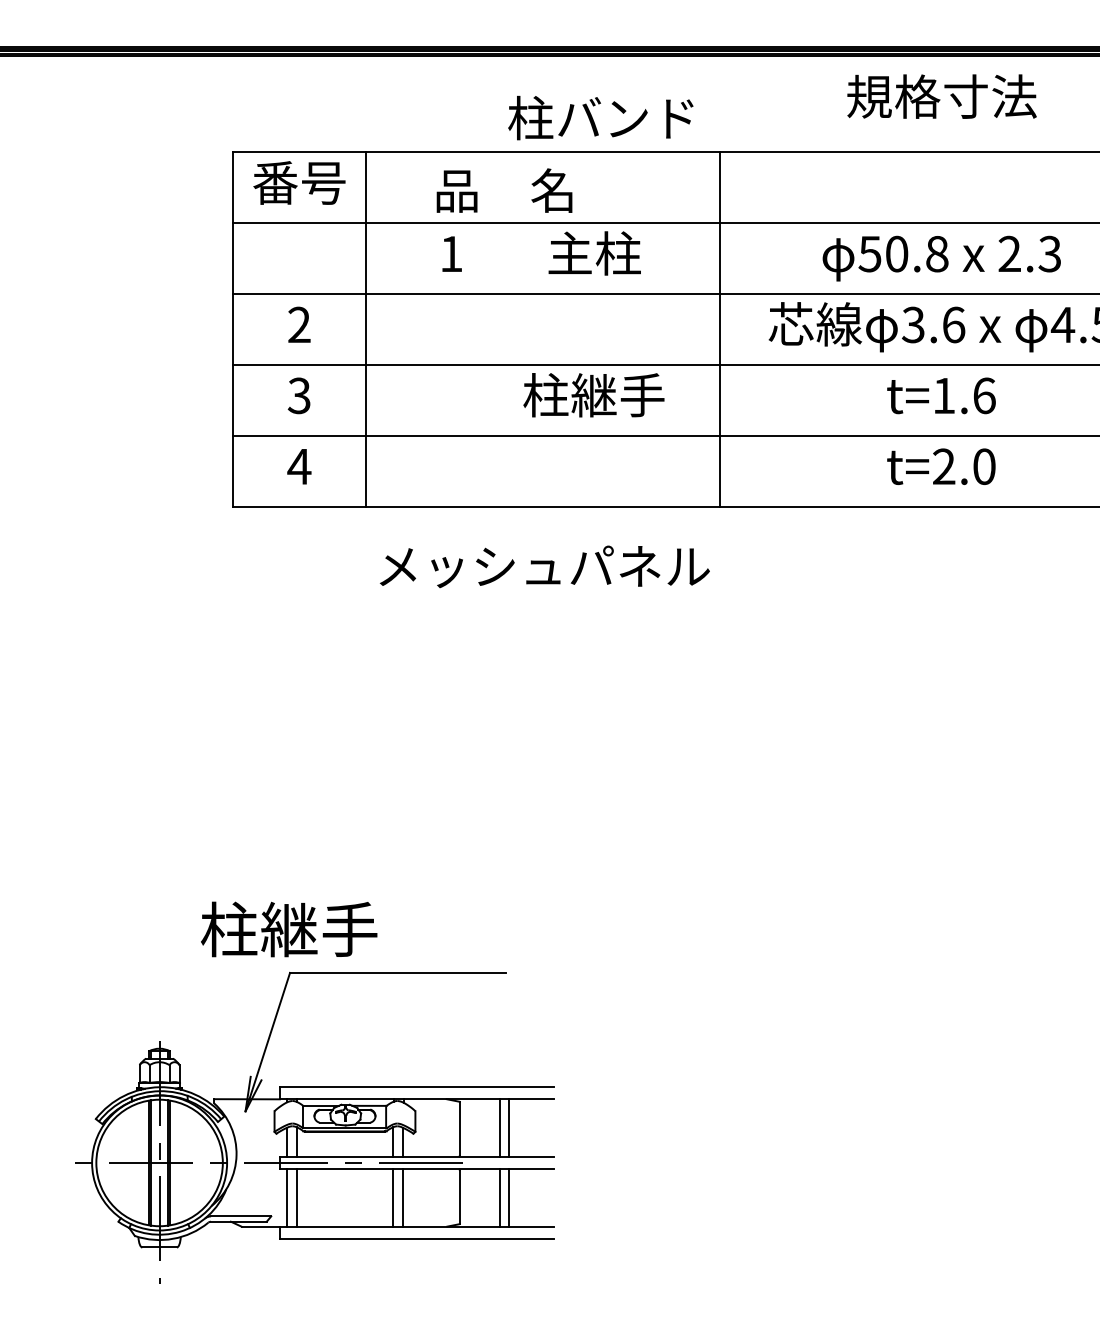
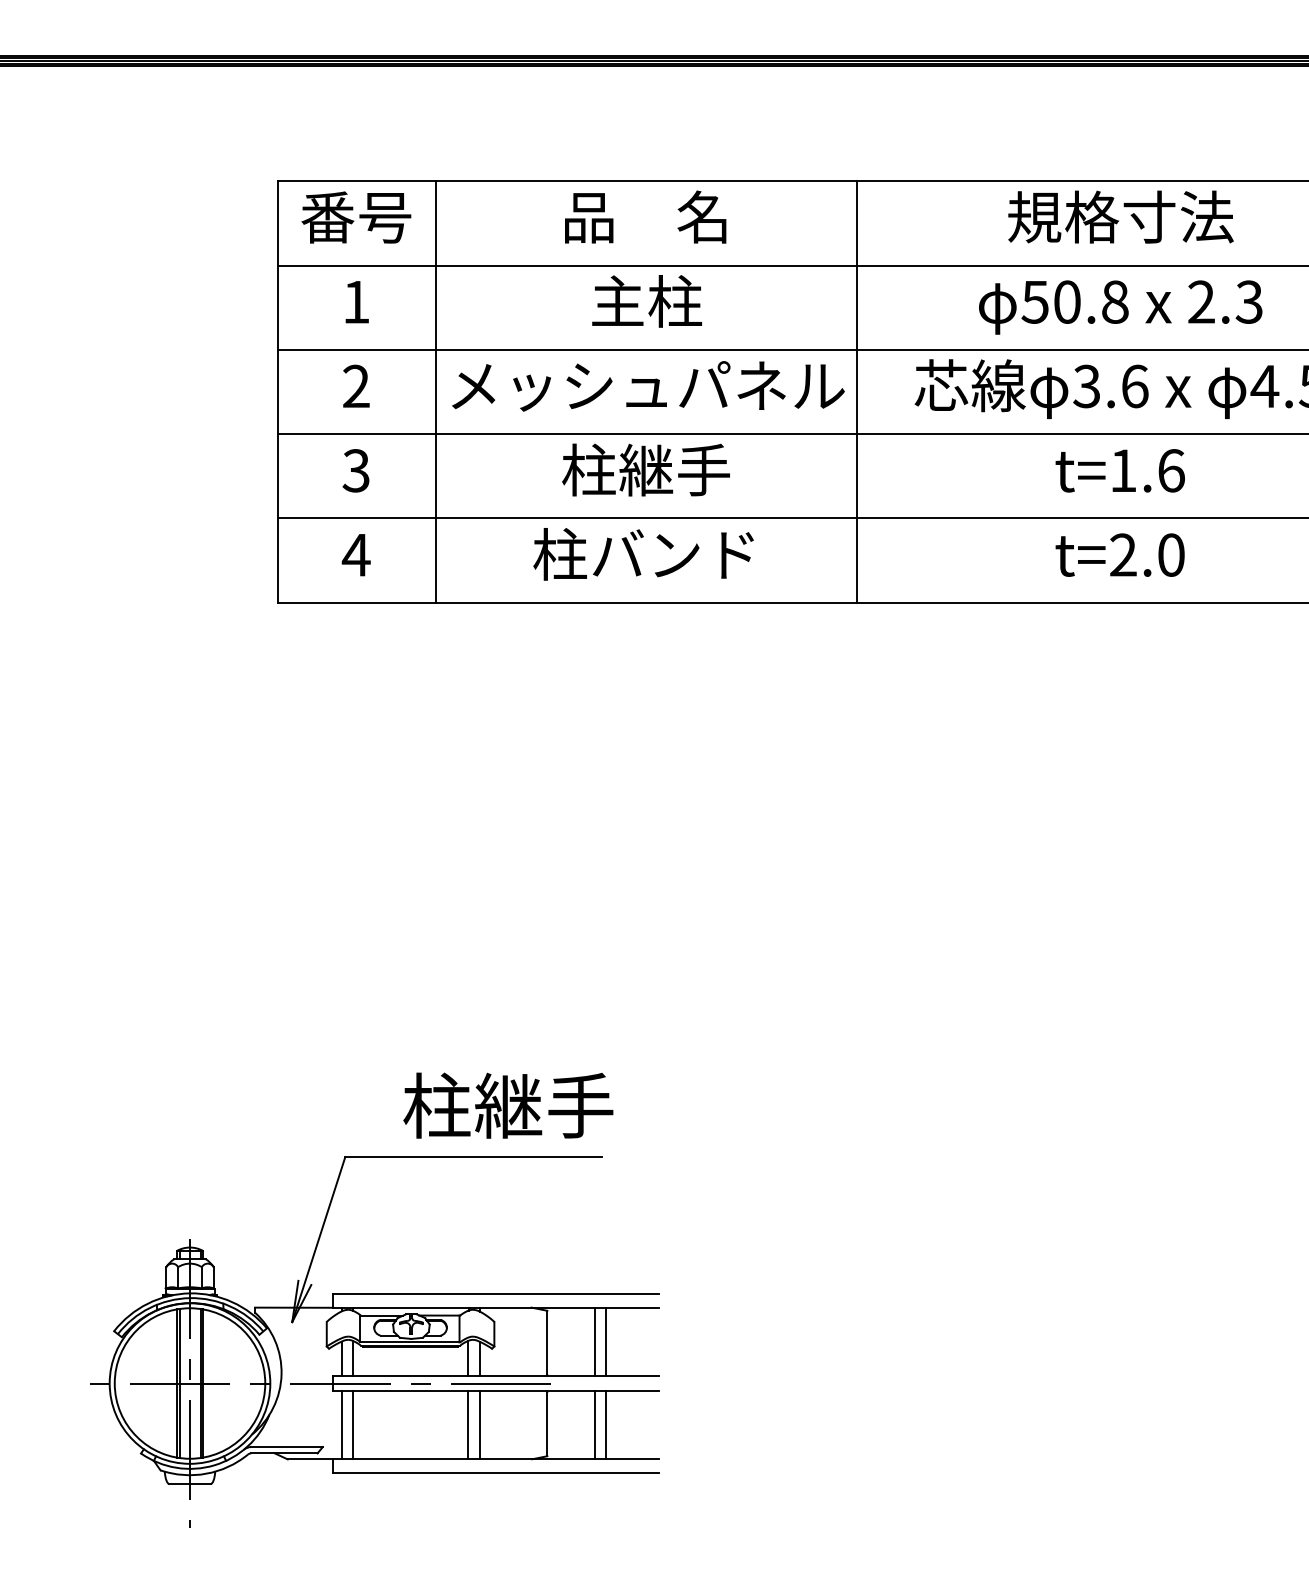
text: (941, 96) -> (1120, 216), moved
text: (600, 118) -> (643, 554), moved
text: (504, 190) -> (645, 216), moved
text: (451, 253) -> (356, 301), moved
text: (594, 253) -> (646, 301), moved
text: (593, 395) -> (645, 470), moved
text: (544, 566) -> (647, 385), moved
text: (289, 929) -> (508, 1105), moved

